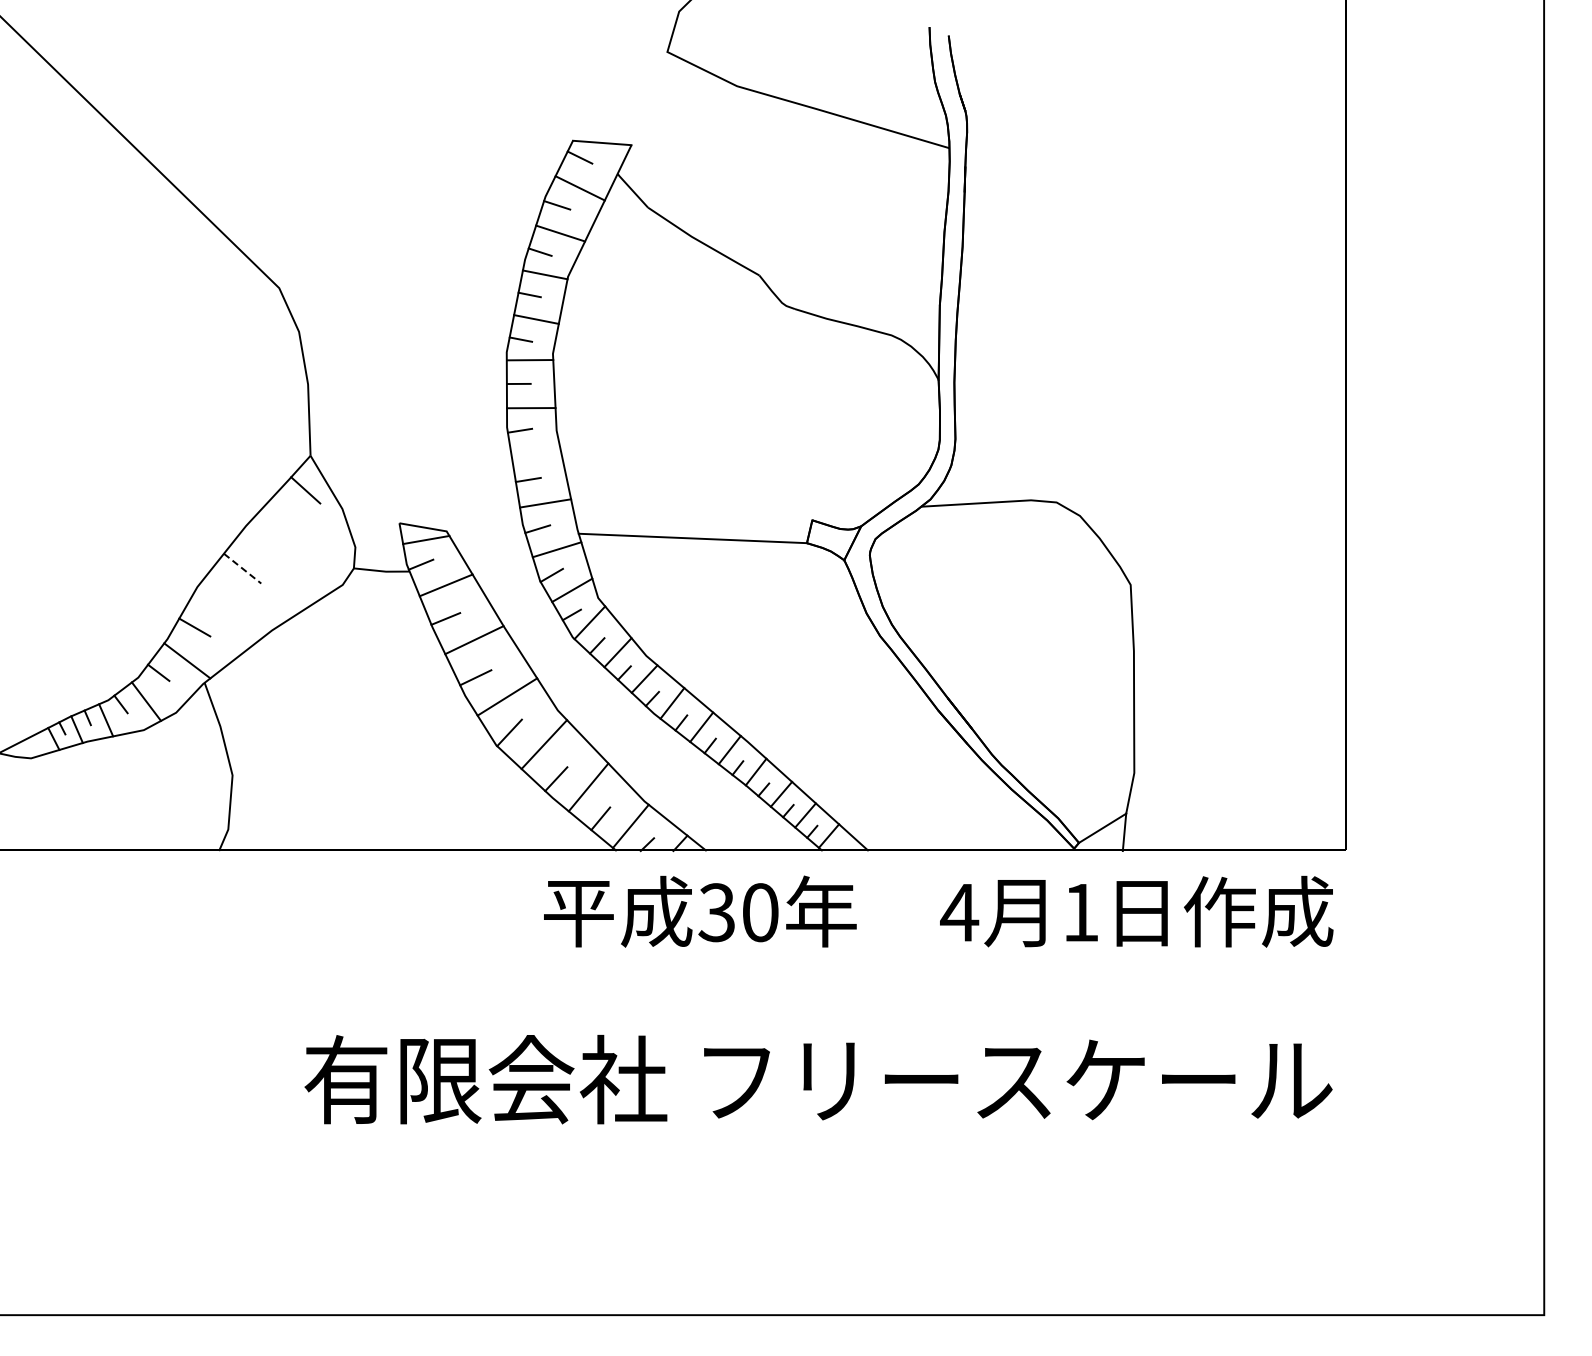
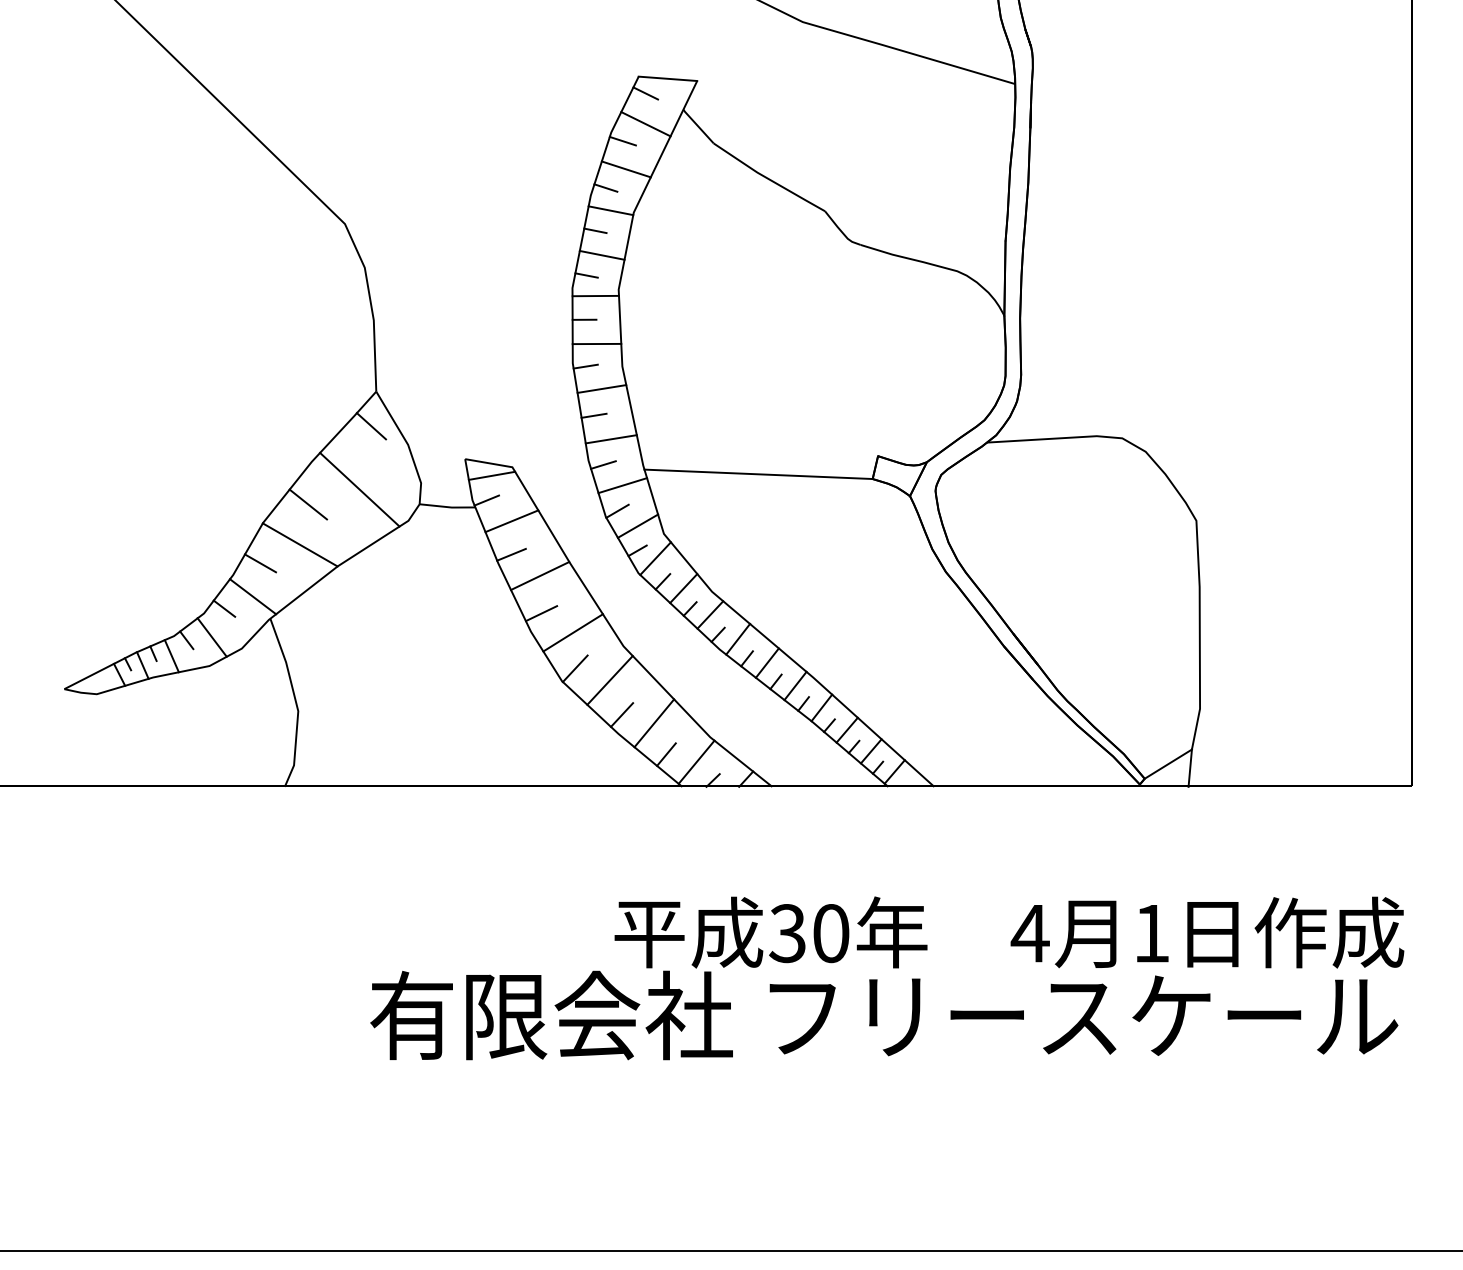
line: (535, 453) -> (601, 389), added
line: (293, 553) -> (359, 489), added
line: (242, 568) -> (308, 504), dashed -> solid
line: (234, 608) -> (300, 544), added
text: (938, 911) -> (1009, 932), moved

